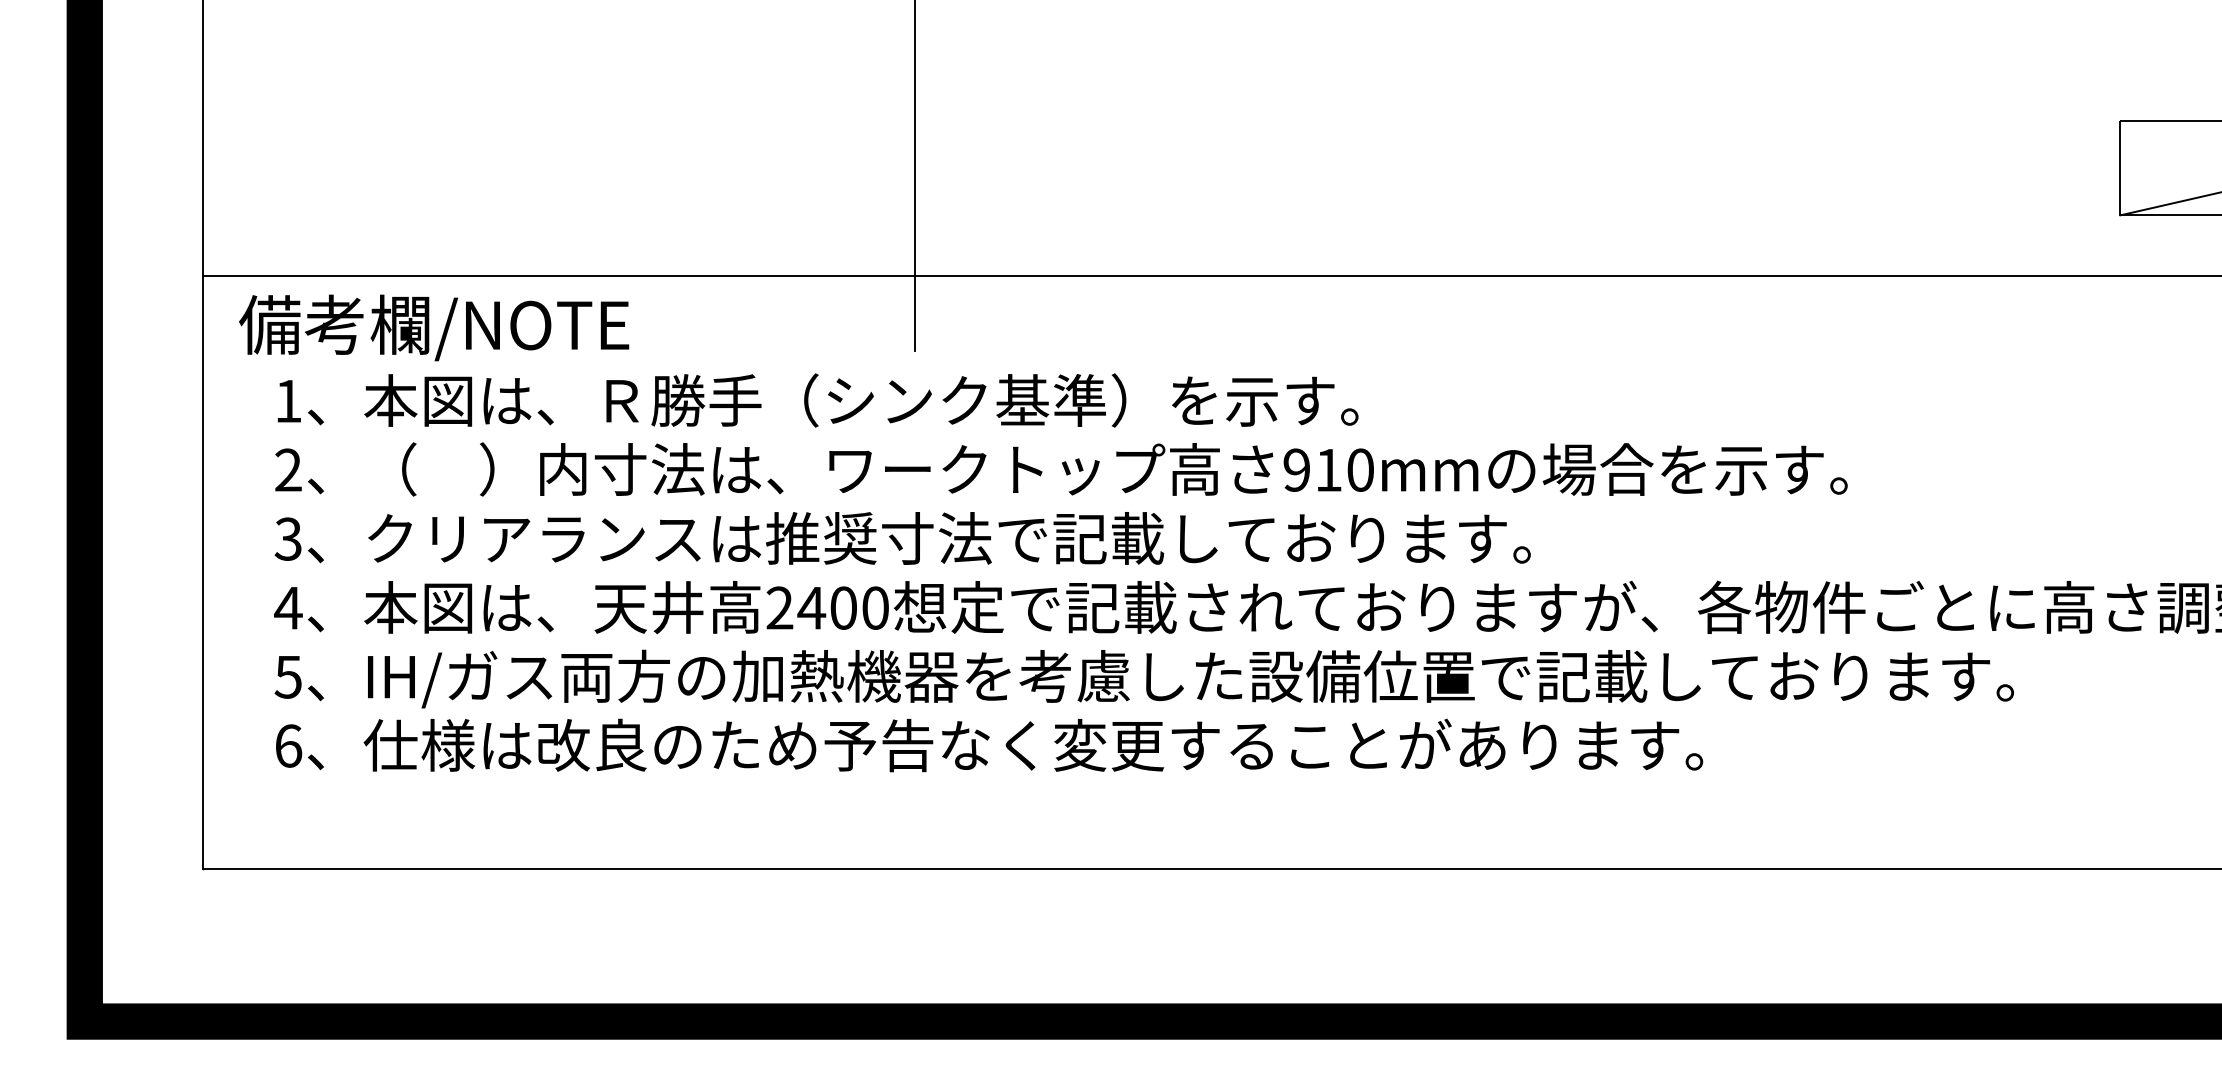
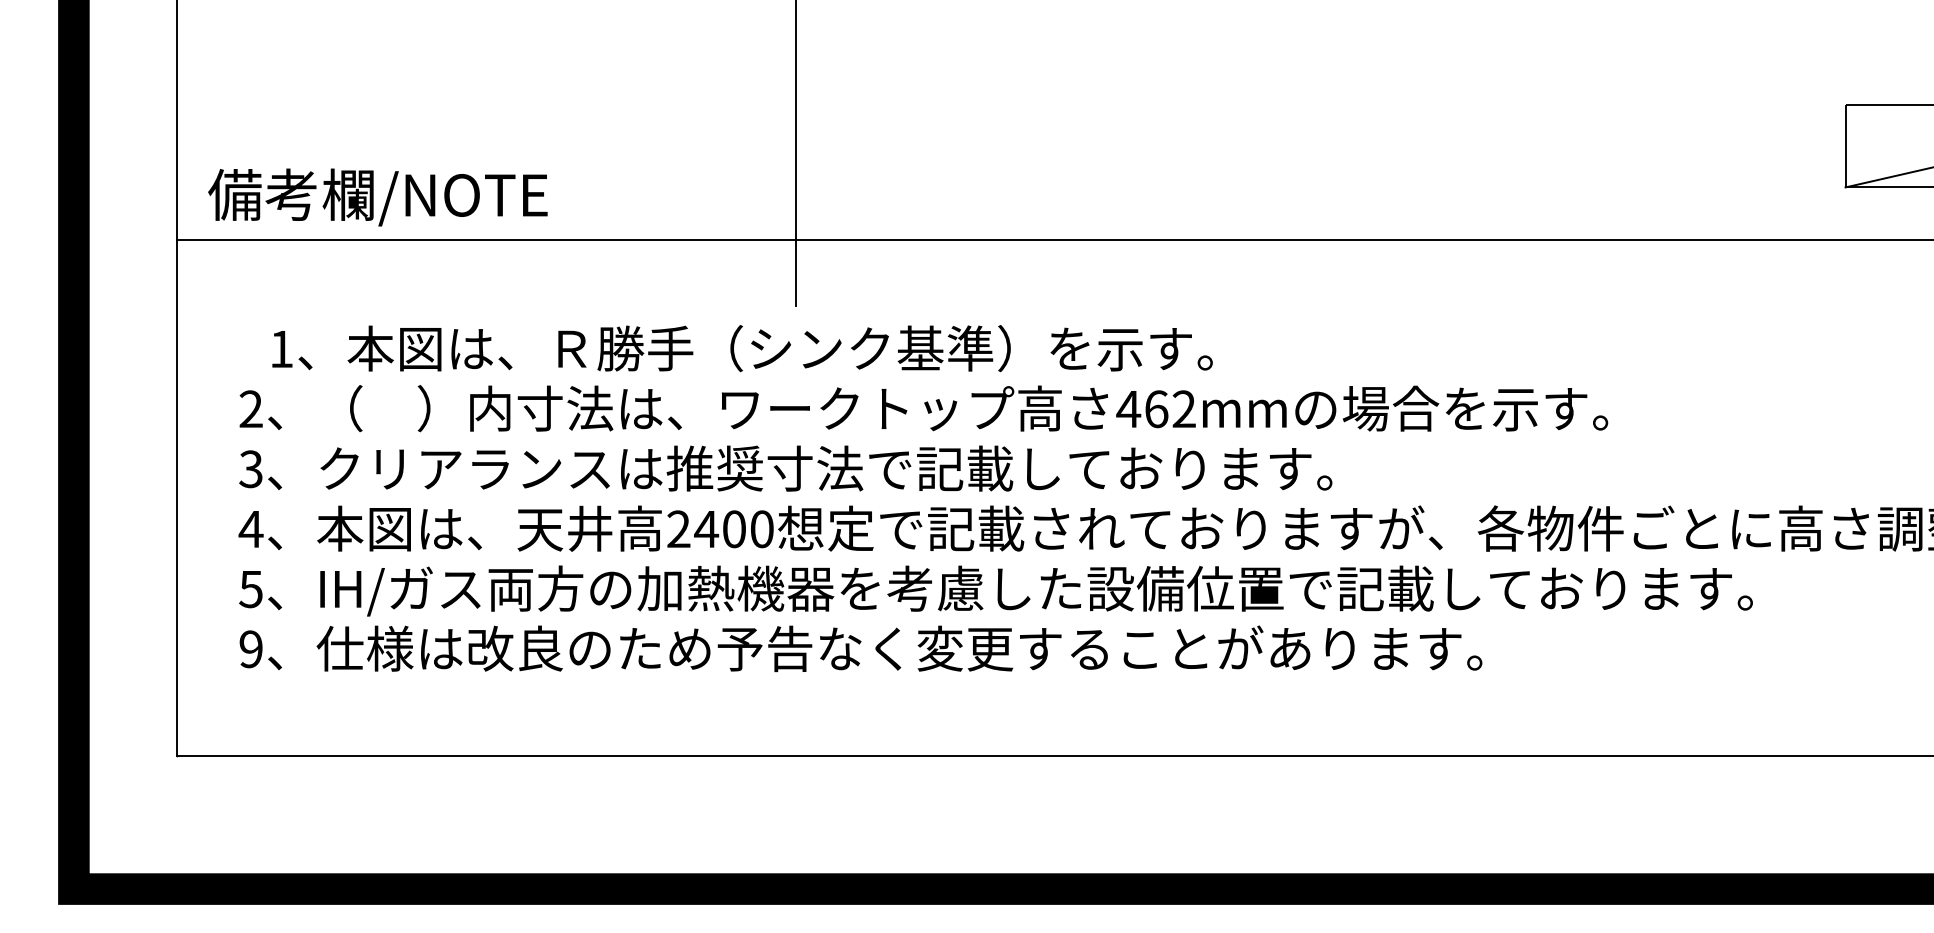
text: (434, 327) -> (378, 197), moved
text: (817, 400) -> (742, 348), moved
text: (1327, 469) -> (1155, 408), 910mm -> 462mm
text: (288, 745) -> (251, 648), 6 -> 9

